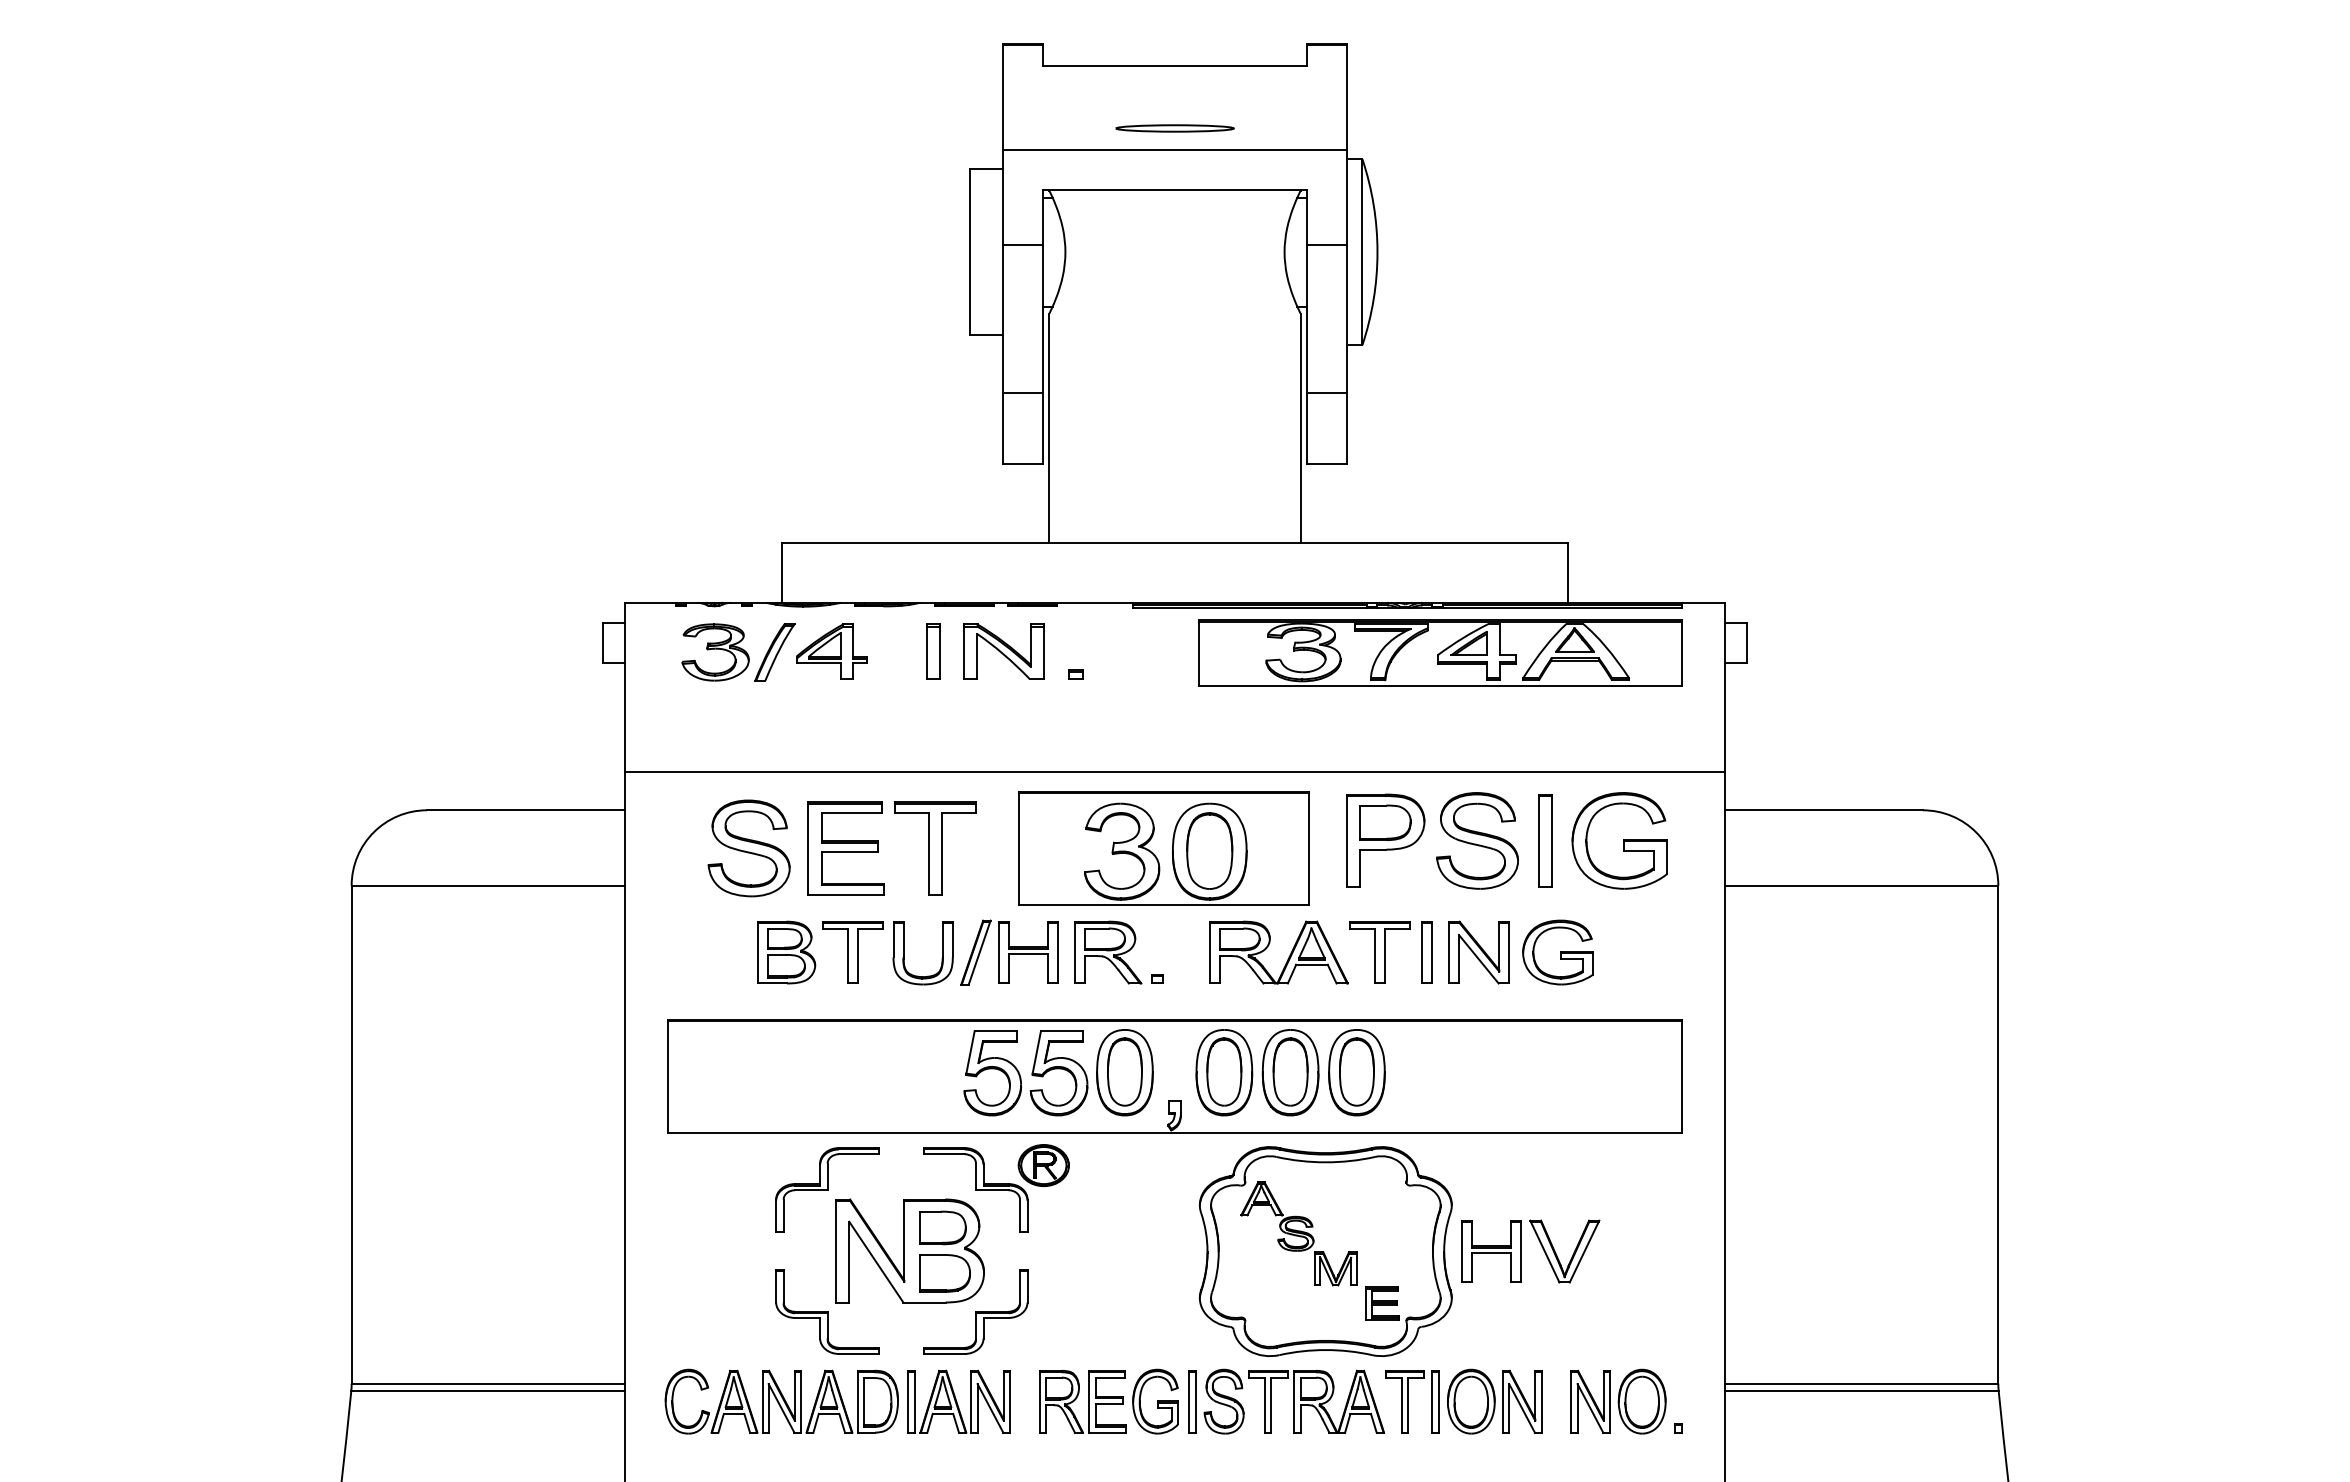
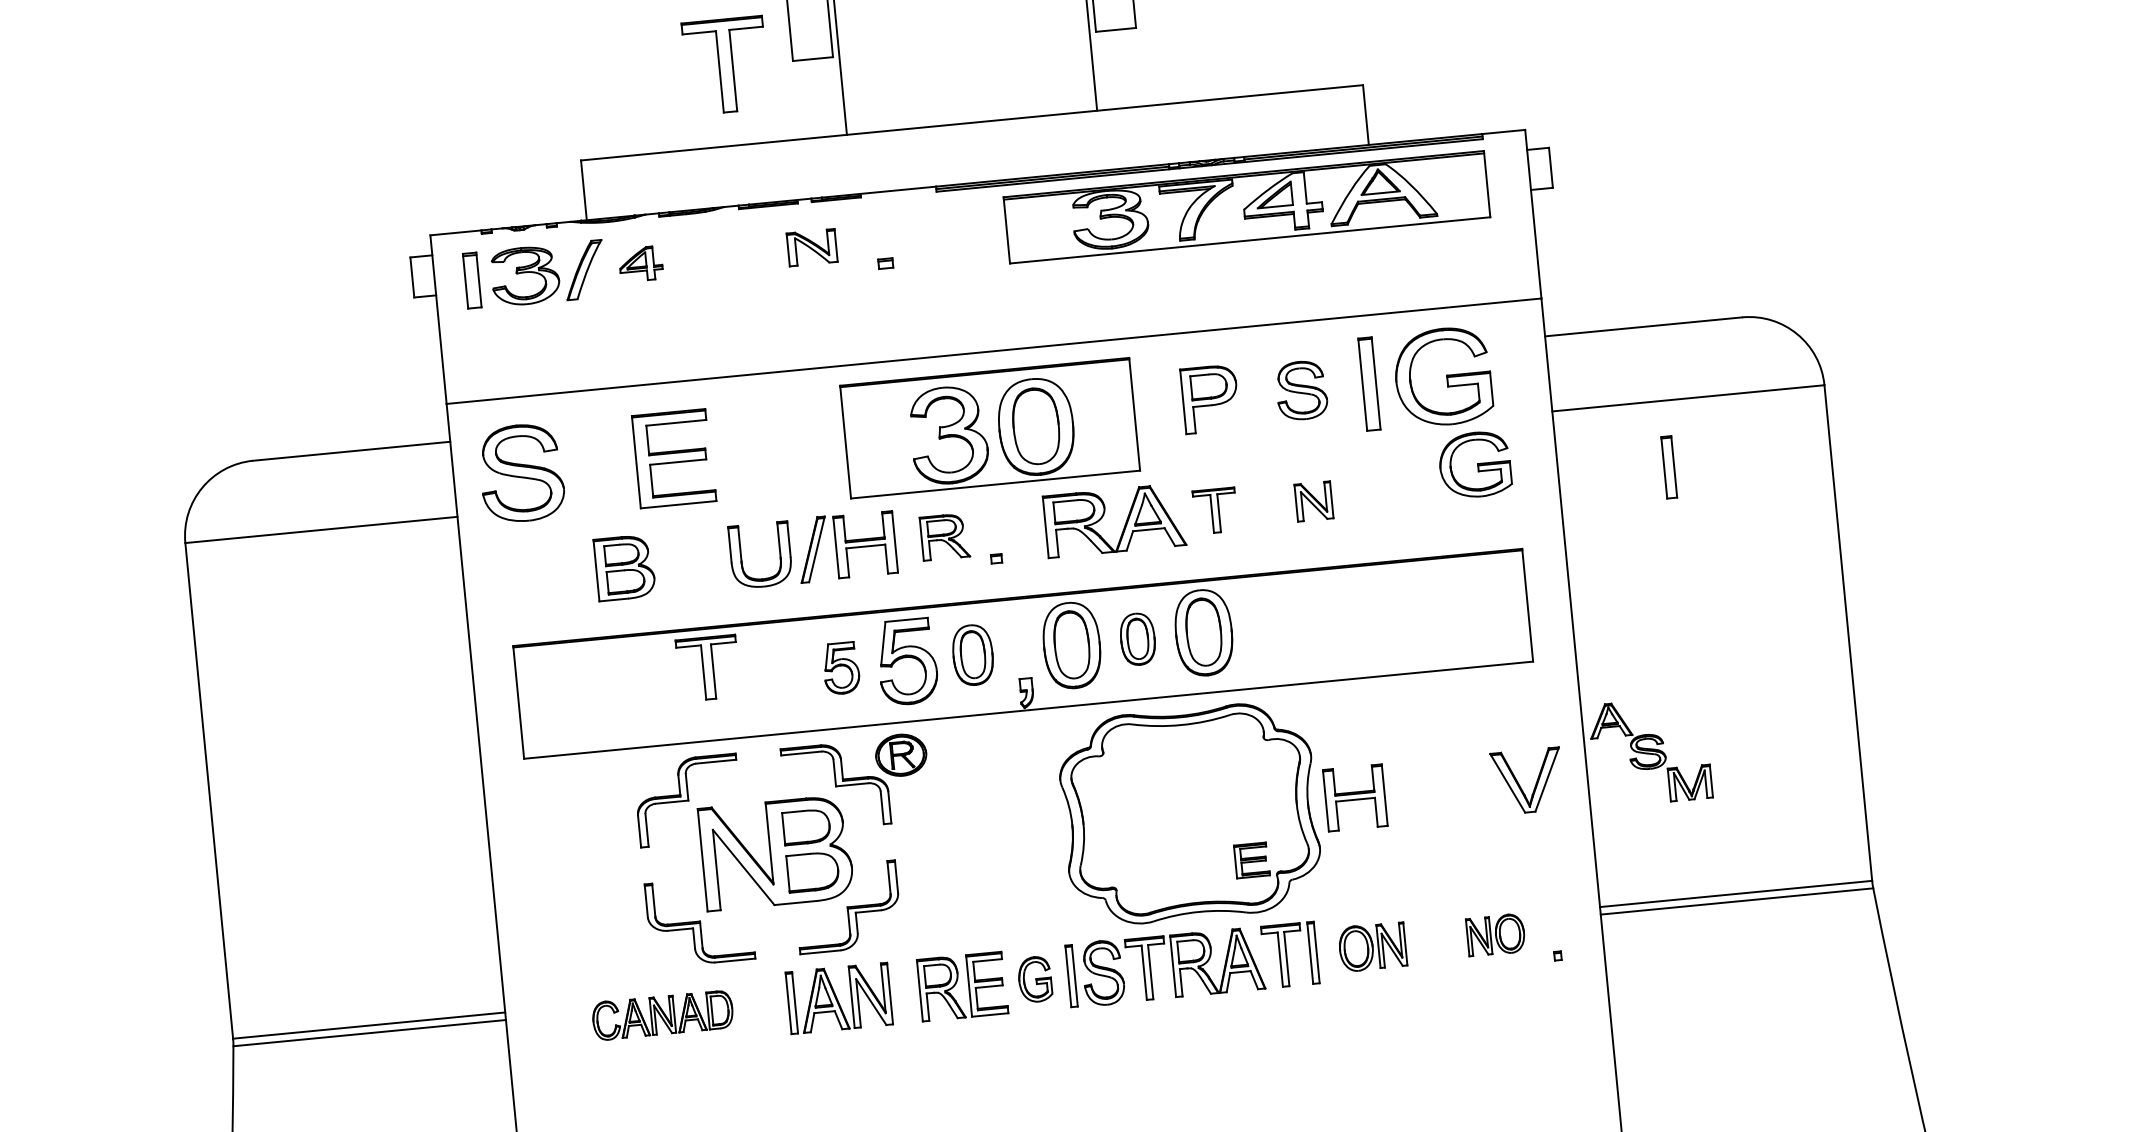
part: (831, 651) -> (640, 263), size x0.6
part: (933, 651) -> (472, 280), moved
part: (1003, 651) -> (811, 247), size x0.6
part: (1385, 840) -> (1210, 398), size x0.7
part: (1477, 840) -> (1301, 390), size x0.6
part: (748, 848) -> (521, 473), moved
part: (935, 848) -> (725, 65), moved
part: (852, 952) -> (707, 668), moved
part: (1108, 952) -> (945, 536), size x0.7
part: (1379, 952) -> (1214, 511), size x0.7
part: (1426, 952) -> (1668, 467), moved
part: (1478, 952) -> (1313, 501), size x0.6
part: (1557, 952) -> (1474, 464), moved
part: (1124, 1072) -> (972, 654), size x0.7
part: (1290, 1072) -> (1137, 639), size x0.6
part: (992, 1073) -> (841, 668), size x0.6
part: (1298, 1233) -> (1649, 751), moved
part: (1557, 1255) -> (1520, 785), moved
part: (781, 1401) -> (662, 1015), size x0.6
part: (1155, 1401) -> (1034, 979), size x0.7
part: (1494, 1401) -> (1372, 946), size x0.7
part: (1618, 1401) -> (1495, 935), size x0.6

